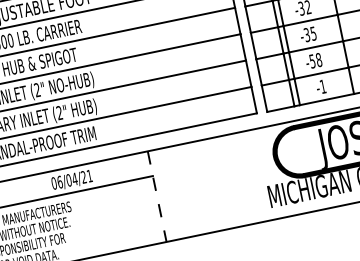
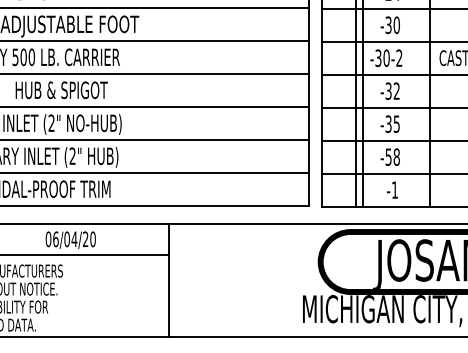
text: (89, 176) -> (92, 239), 06/04/21 -> 06/04/20
line: (156, 196) -> (168, 280), dashed -> solid

